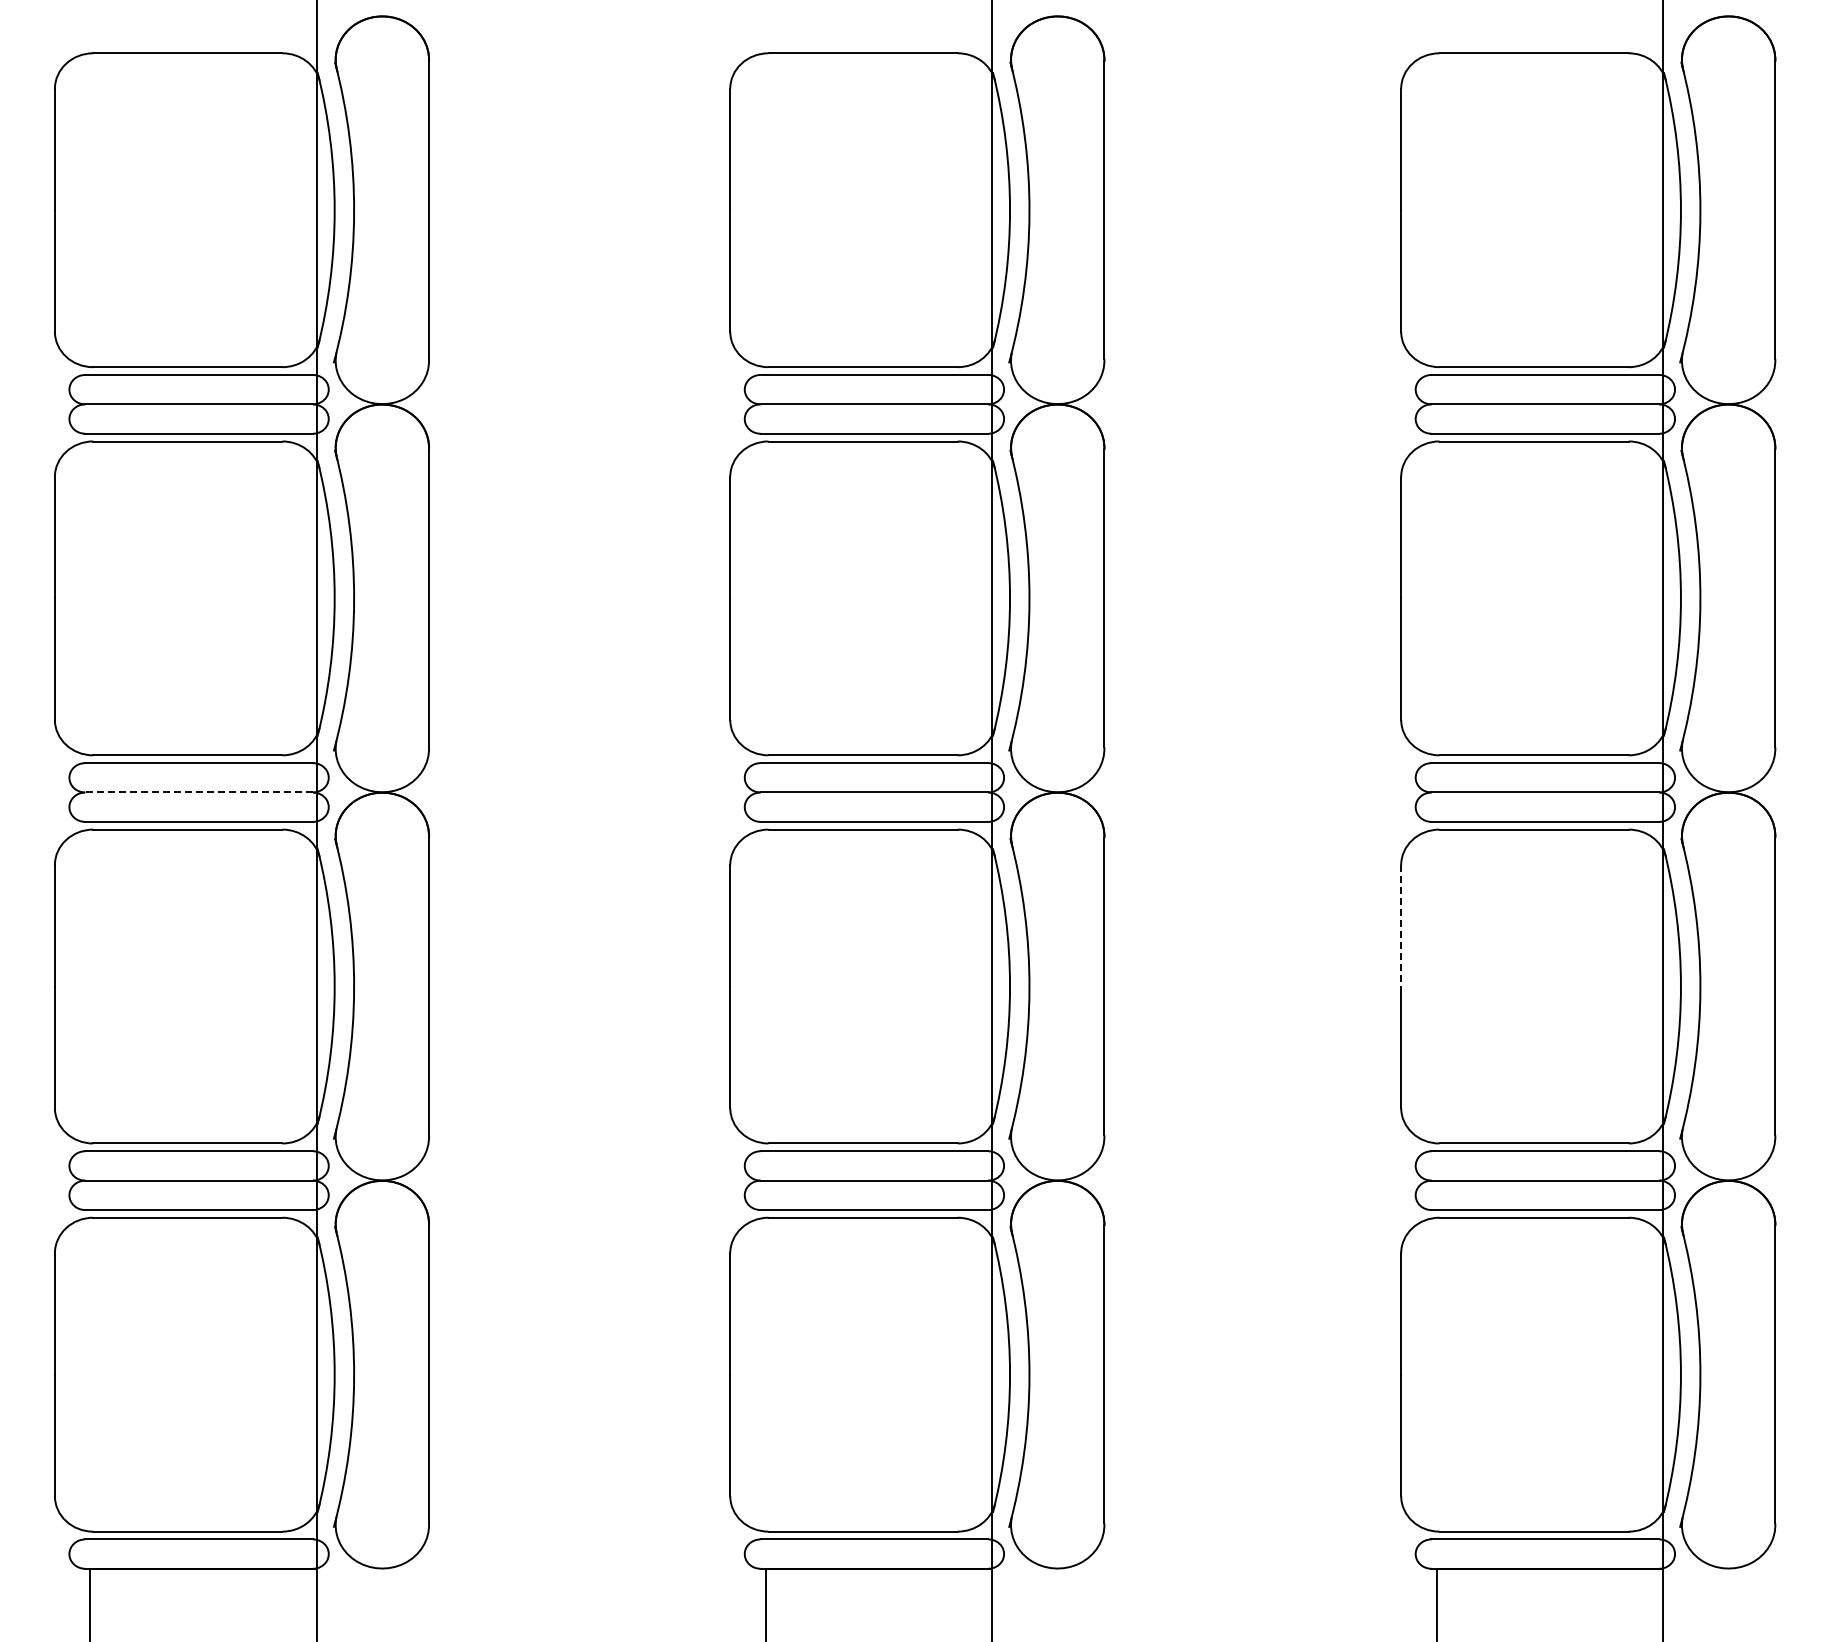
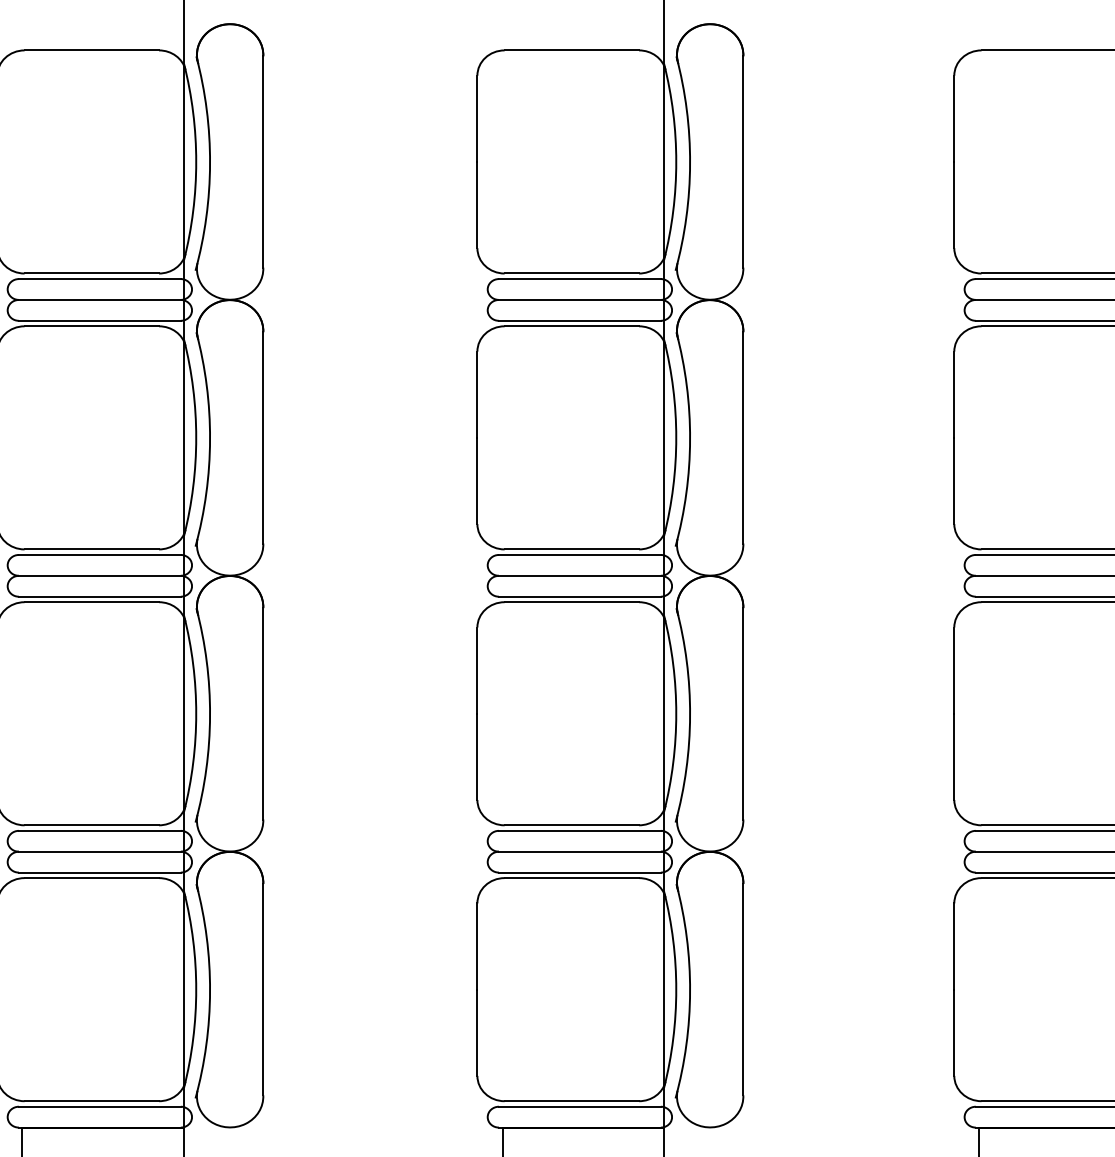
line: (199, 792) -> (100, 575), dashed -> solid
line: (1401, 925) -> (954, 670), dashed -> solid

